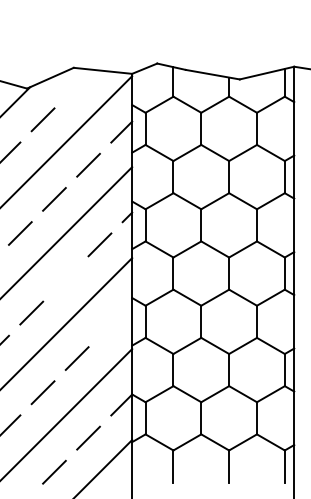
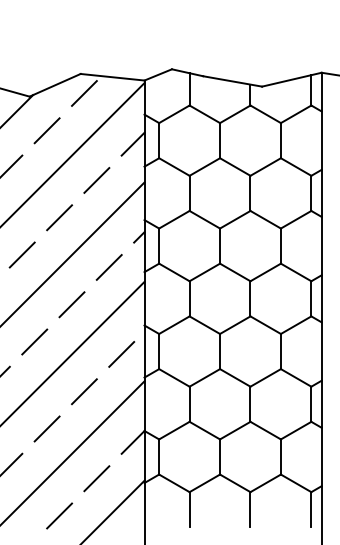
line: (76, 85) -> (83, 93), added
line: (65, 278) -> (71, 304), added
line: (110, 324) -> (120, 354), added

